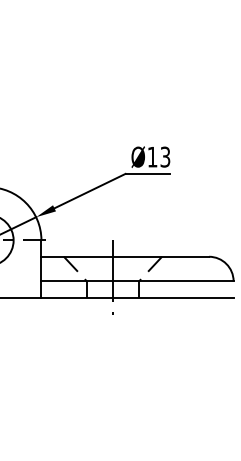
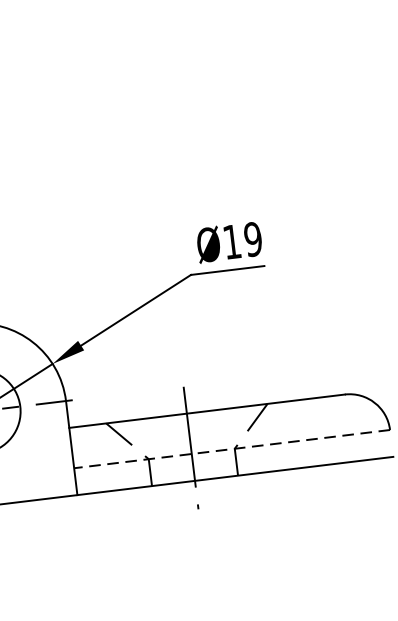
text: (165, 156) -> (253, 238), Ø13 -> Ø19
line: (137, 281) -> (232, 449), solid -> dashed

